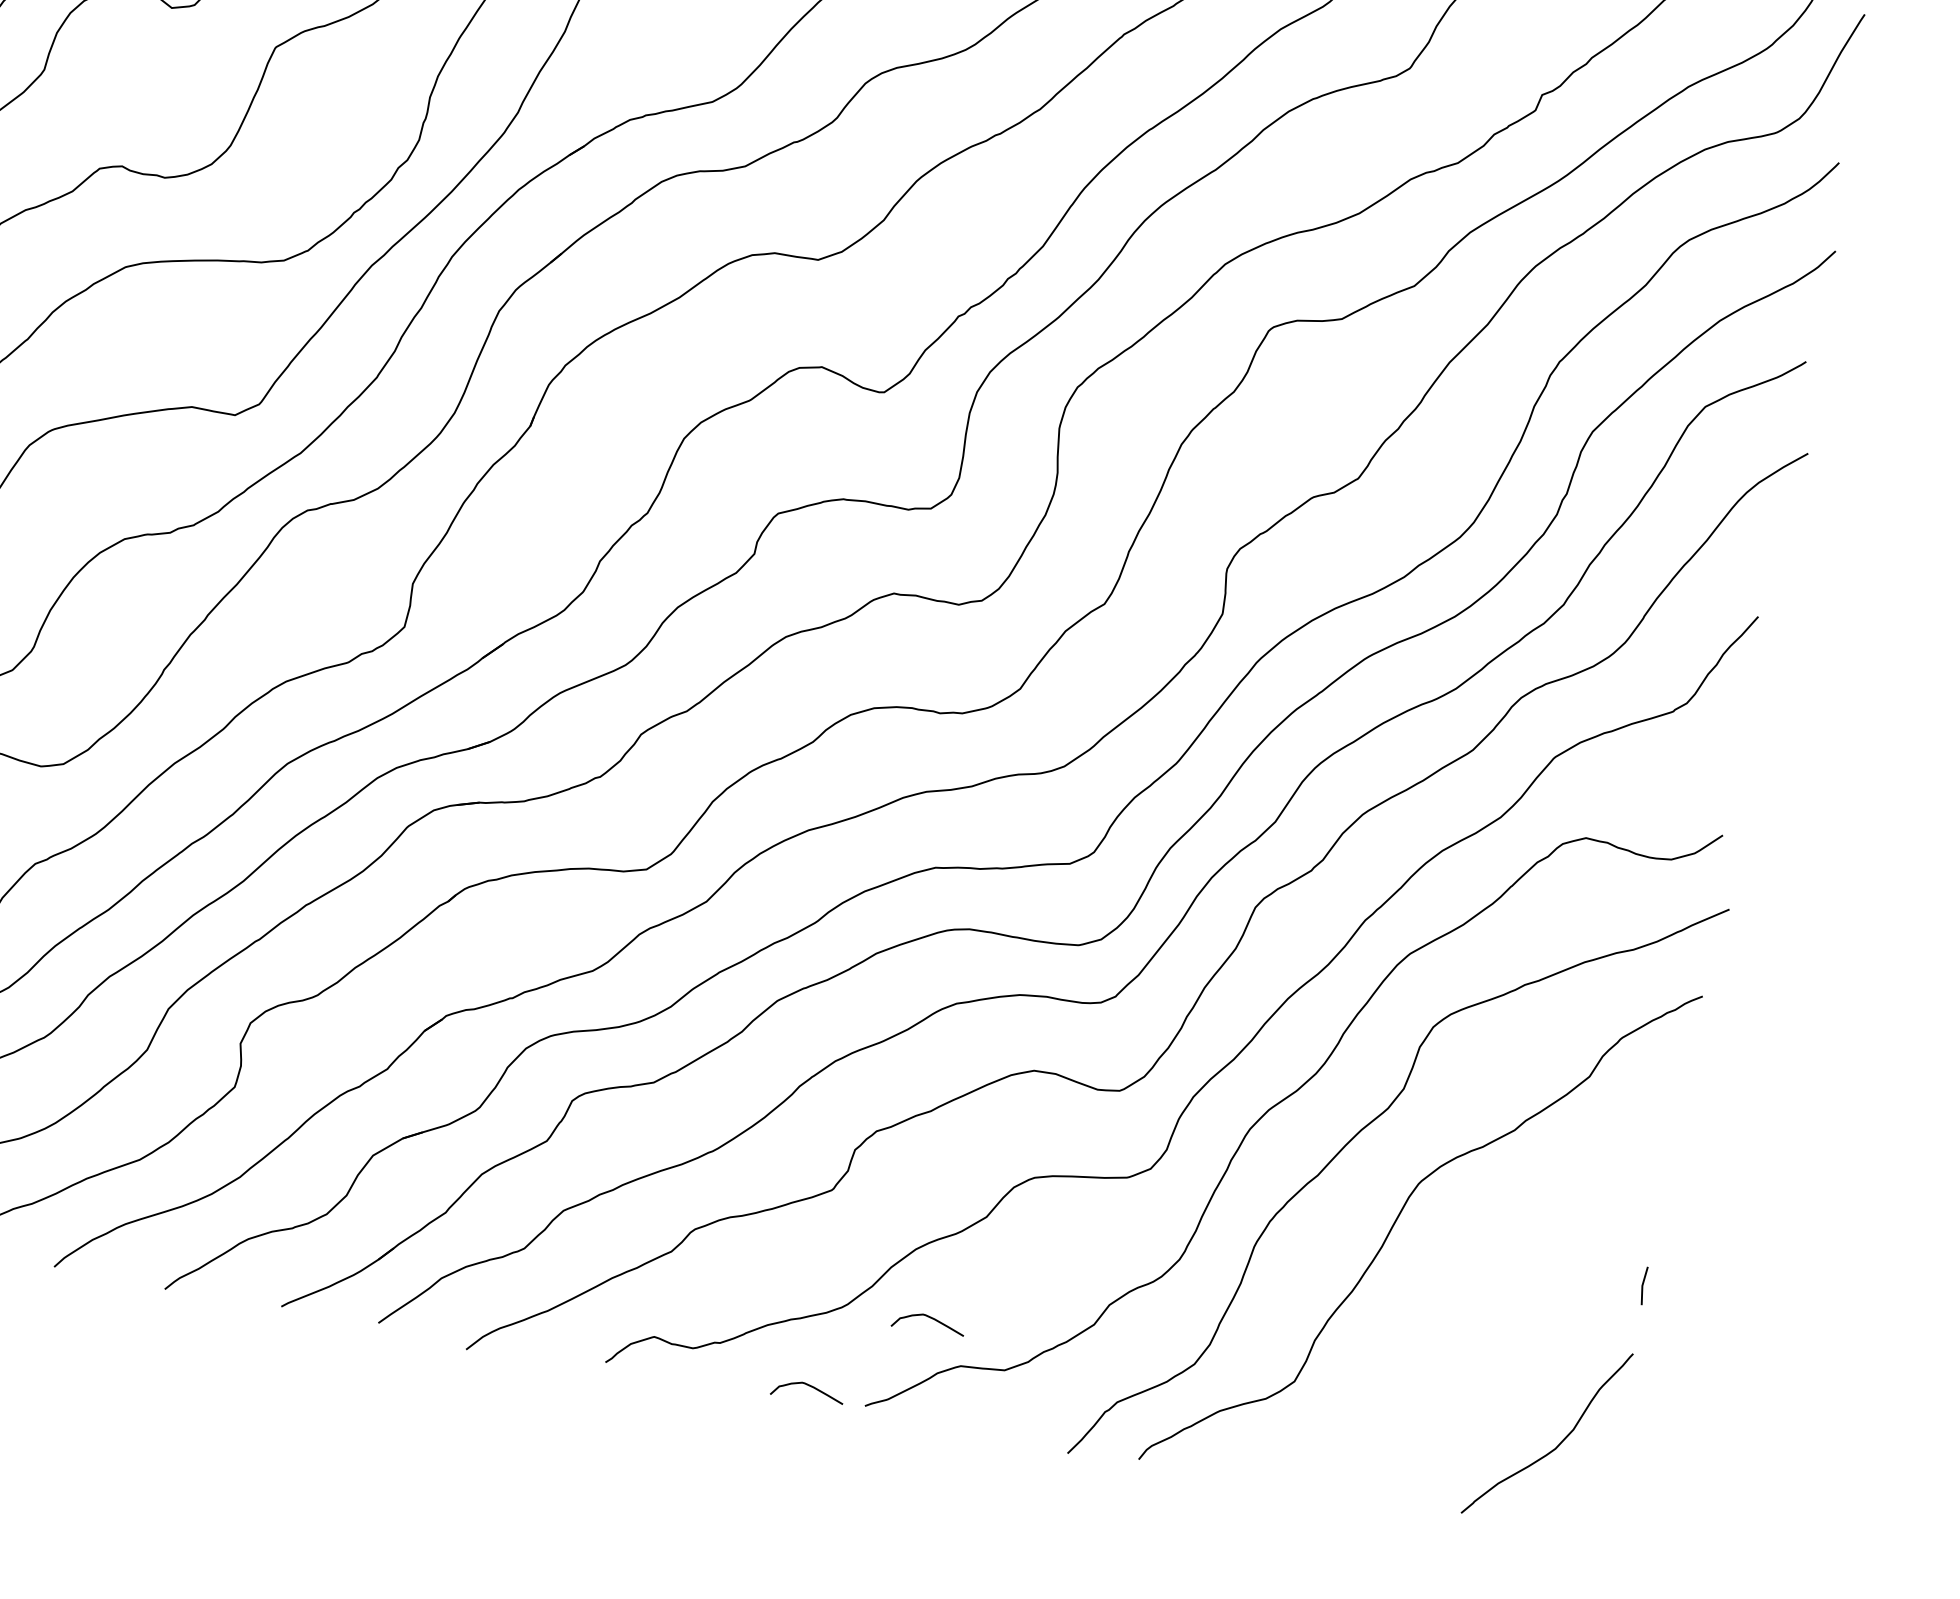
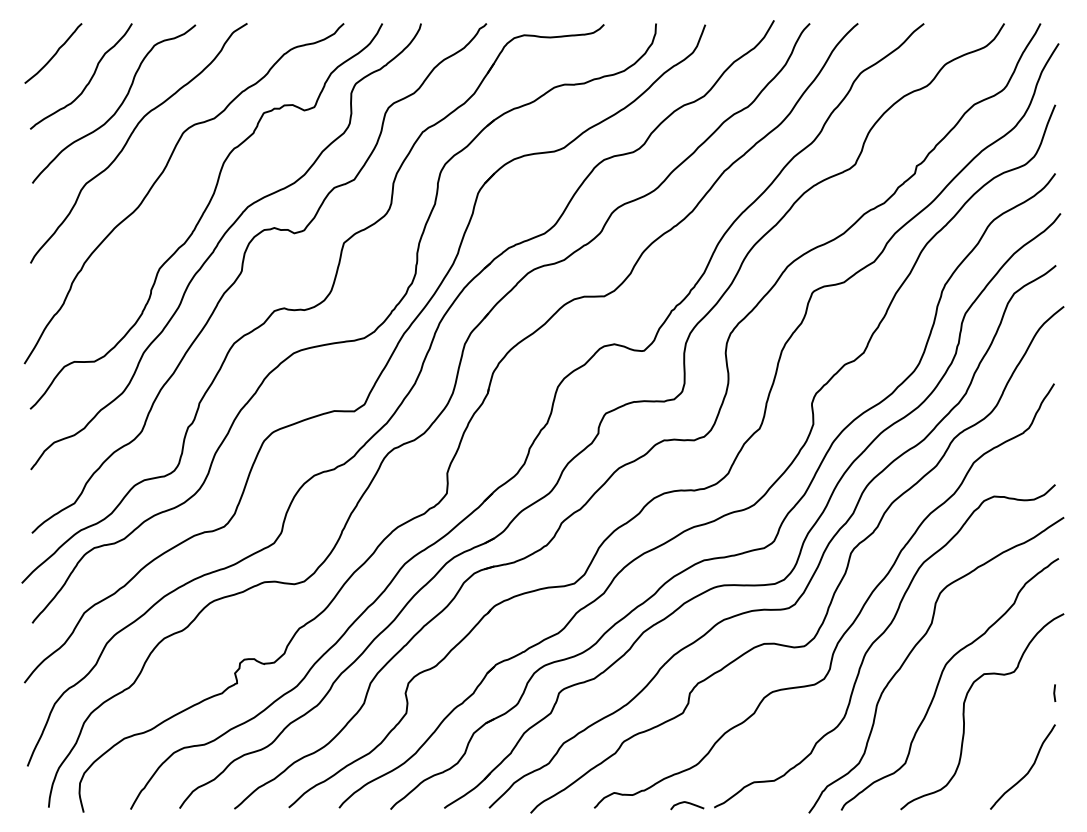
curve: (1441, 1291) -> (964, 711), added
curve: (929, 1318) -> (736, 763), removed

